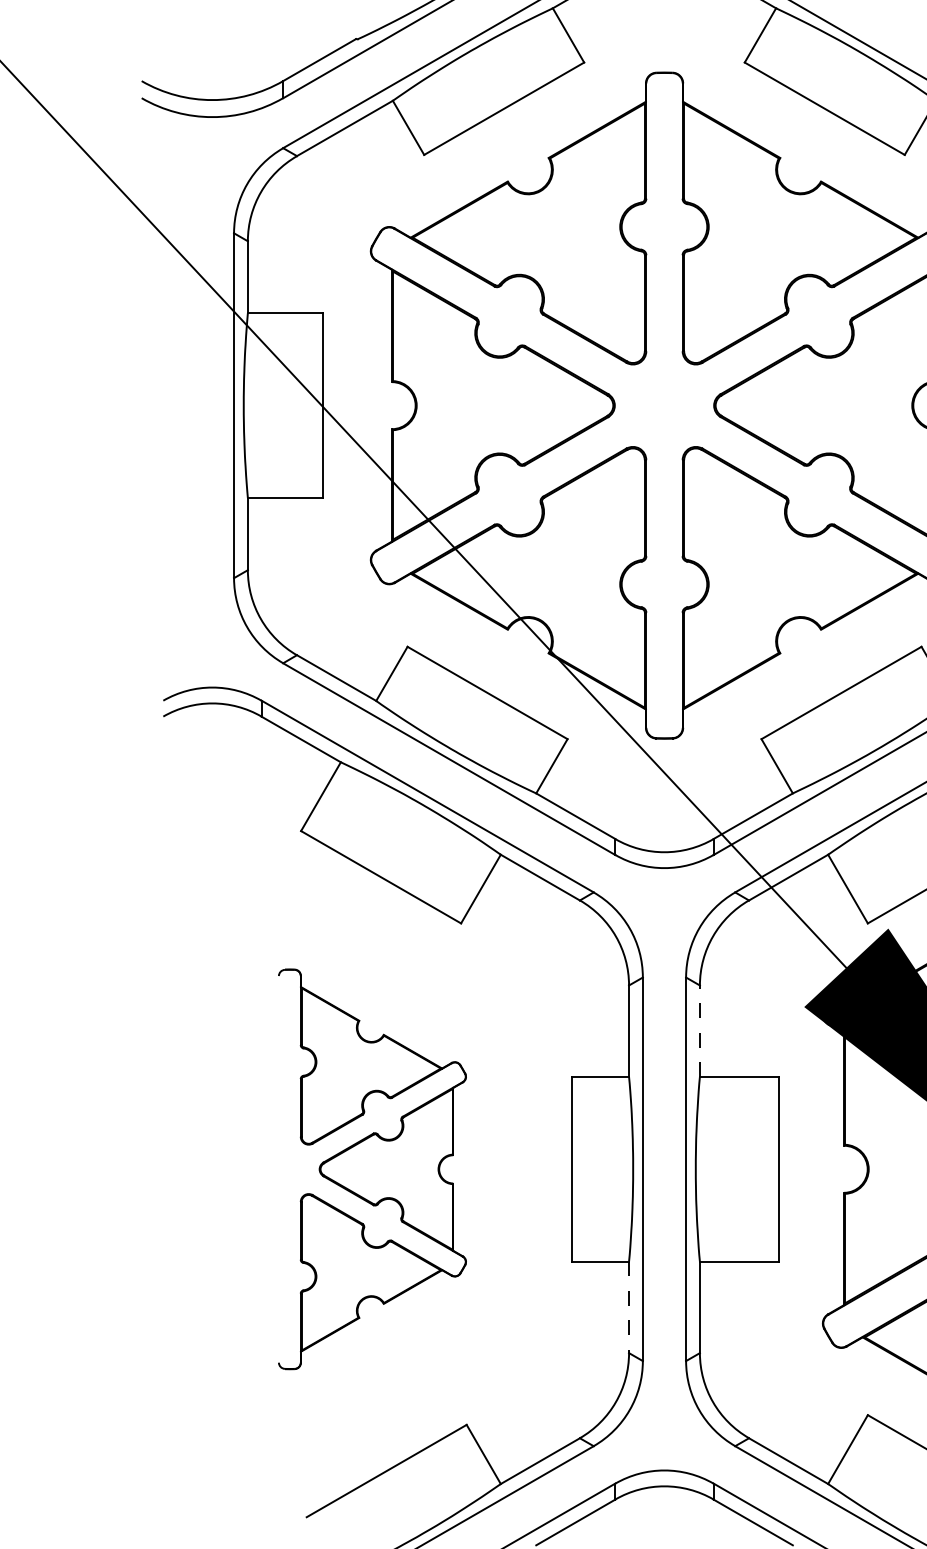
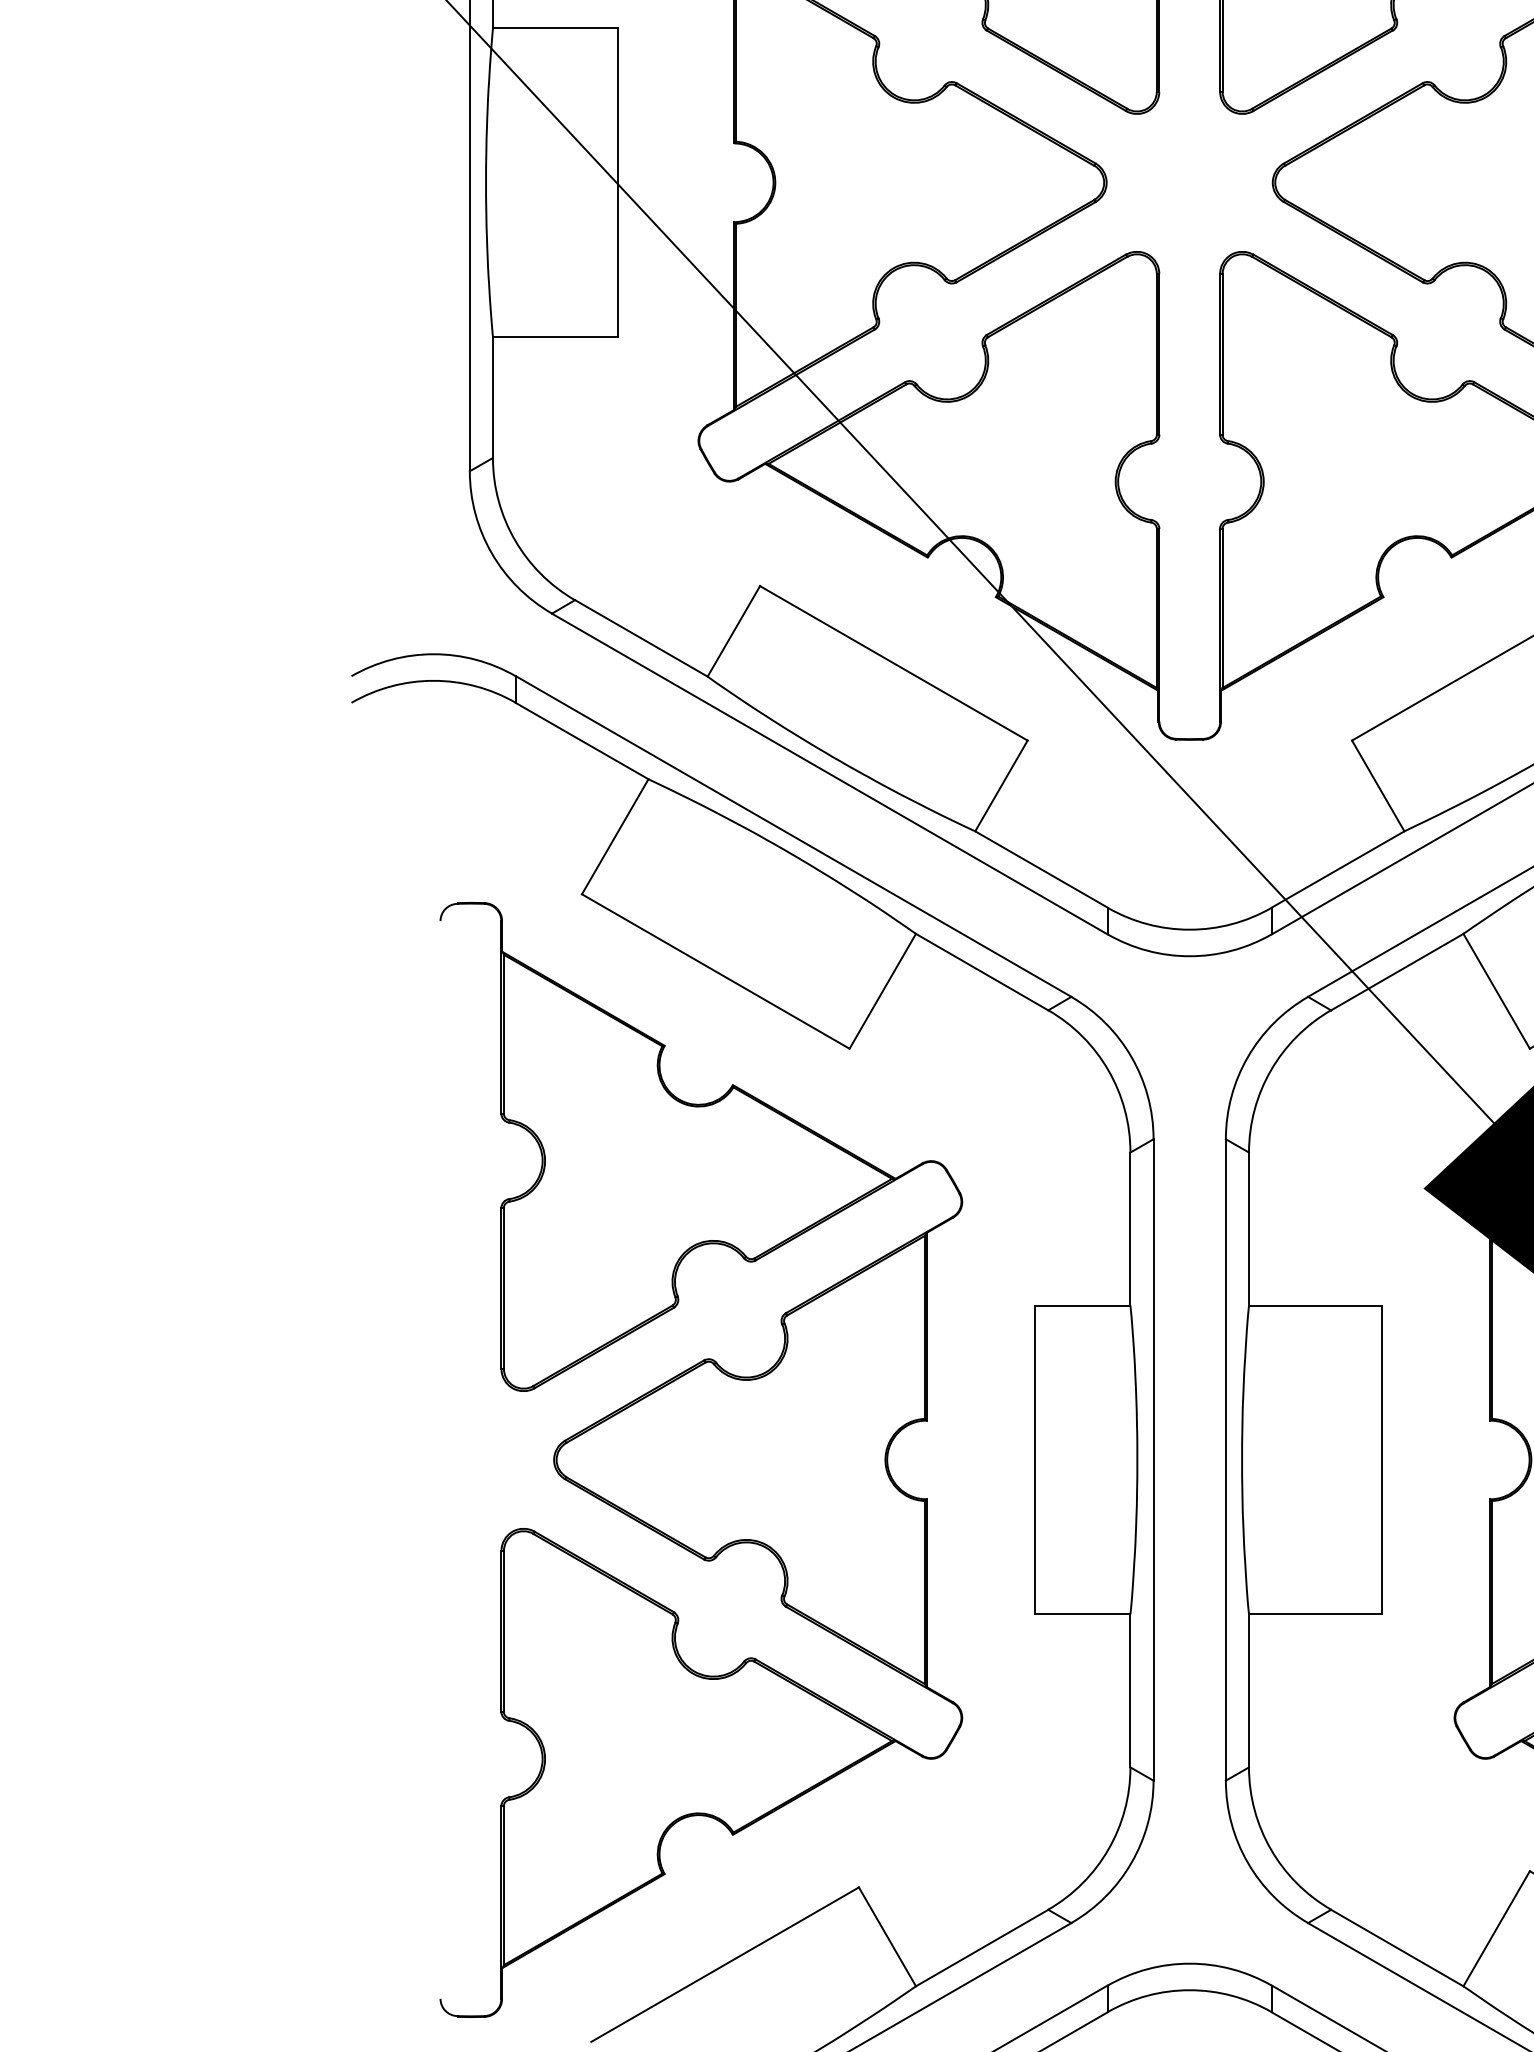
line: (699, 1031) -> (1248, 1229), dashed -> solid
part: (372, 1169) -> (701, 1460), size x1.67
line: (629, 1307) -> (1131, 1691), dashed -> solid

